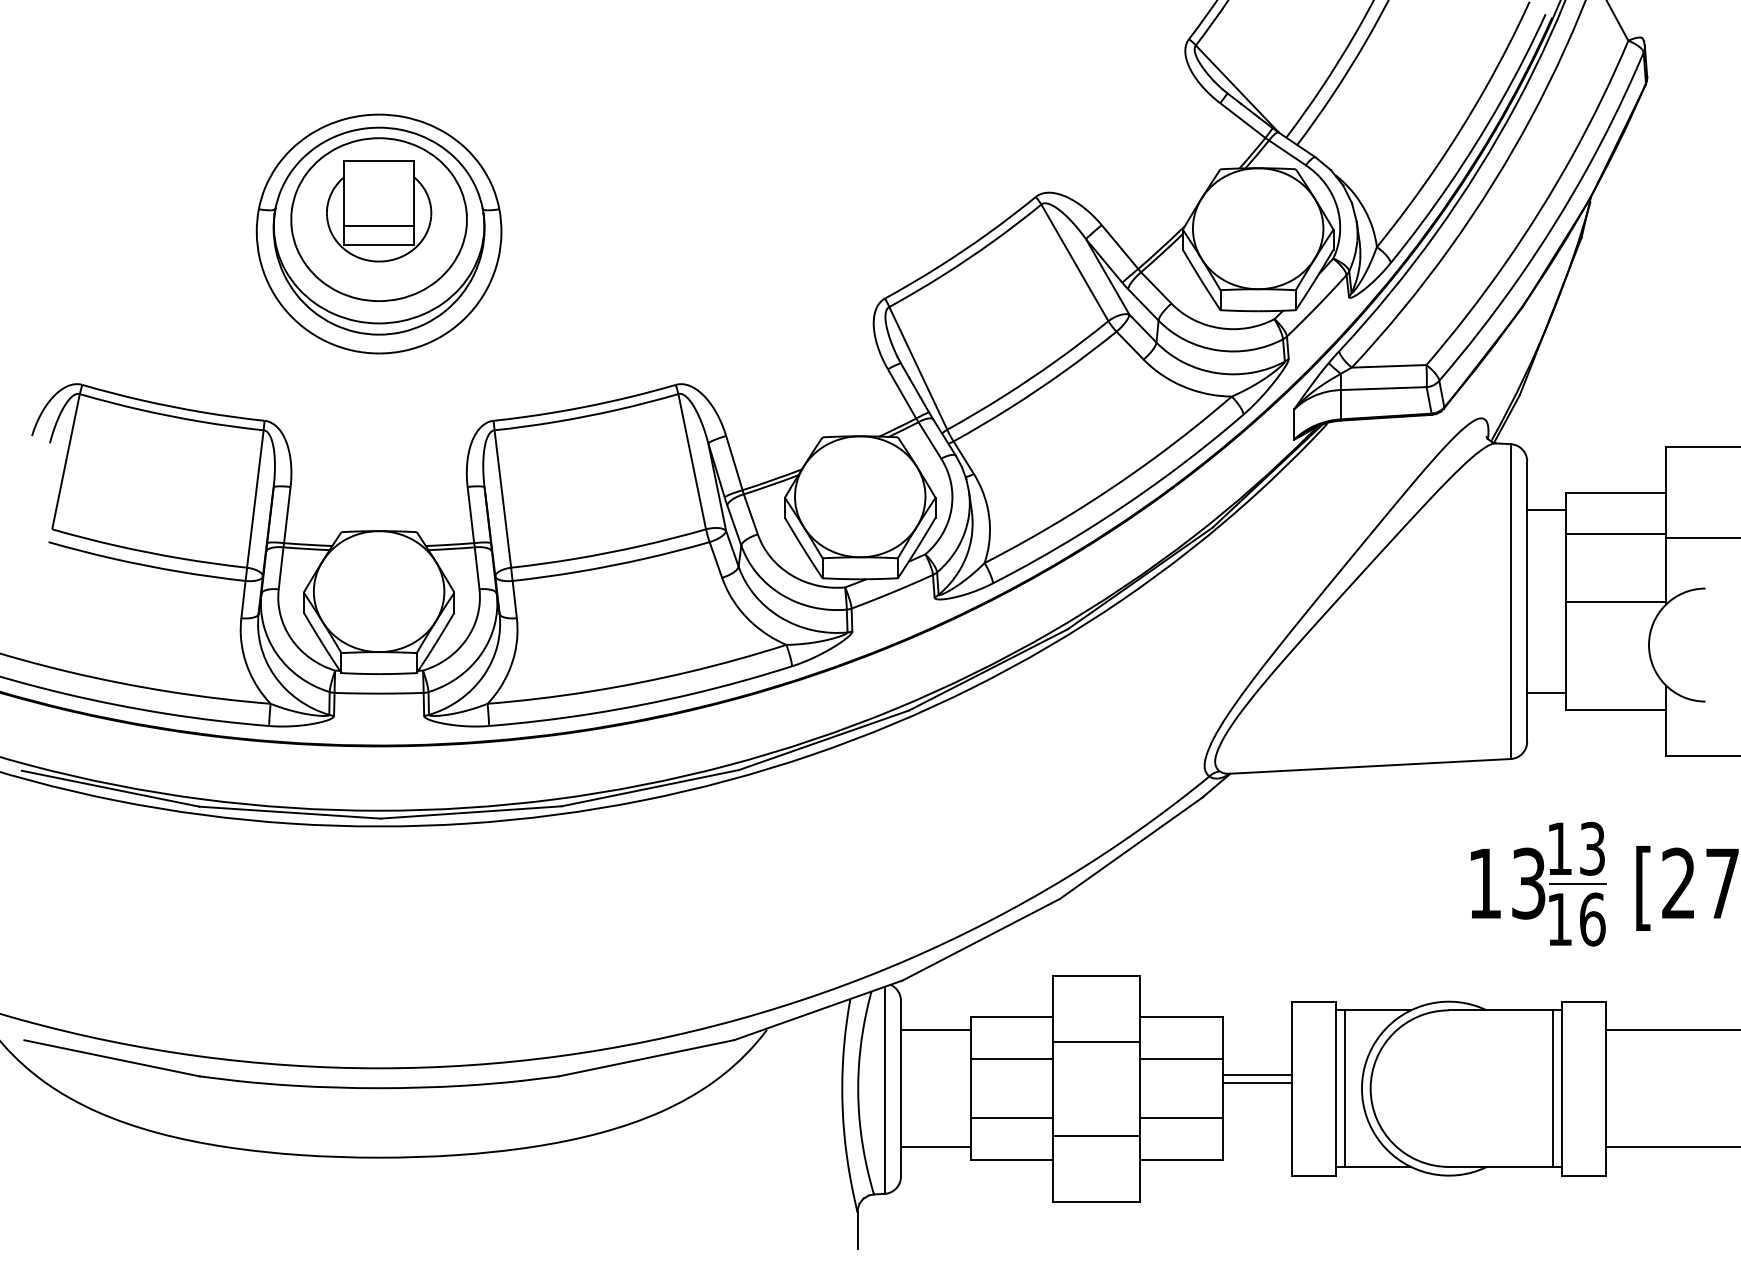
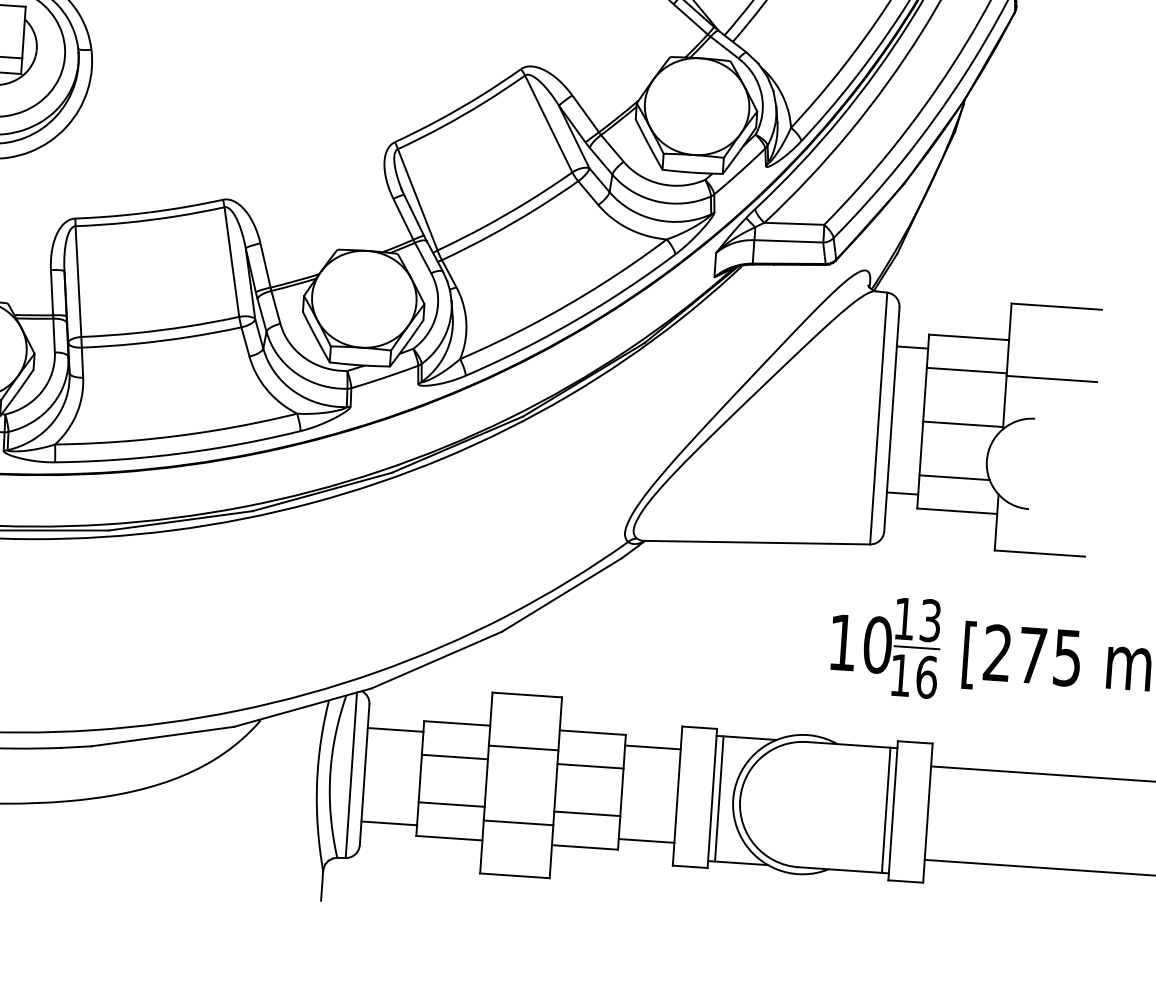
line: (1610, 668) -> (954, 477), added
text: (1528, 883) -> (877, 644), 13 -> 10
line: (1257, 1075) -> (652, 747), moved
line: (1257, 1083) -> (646, 841), moved

